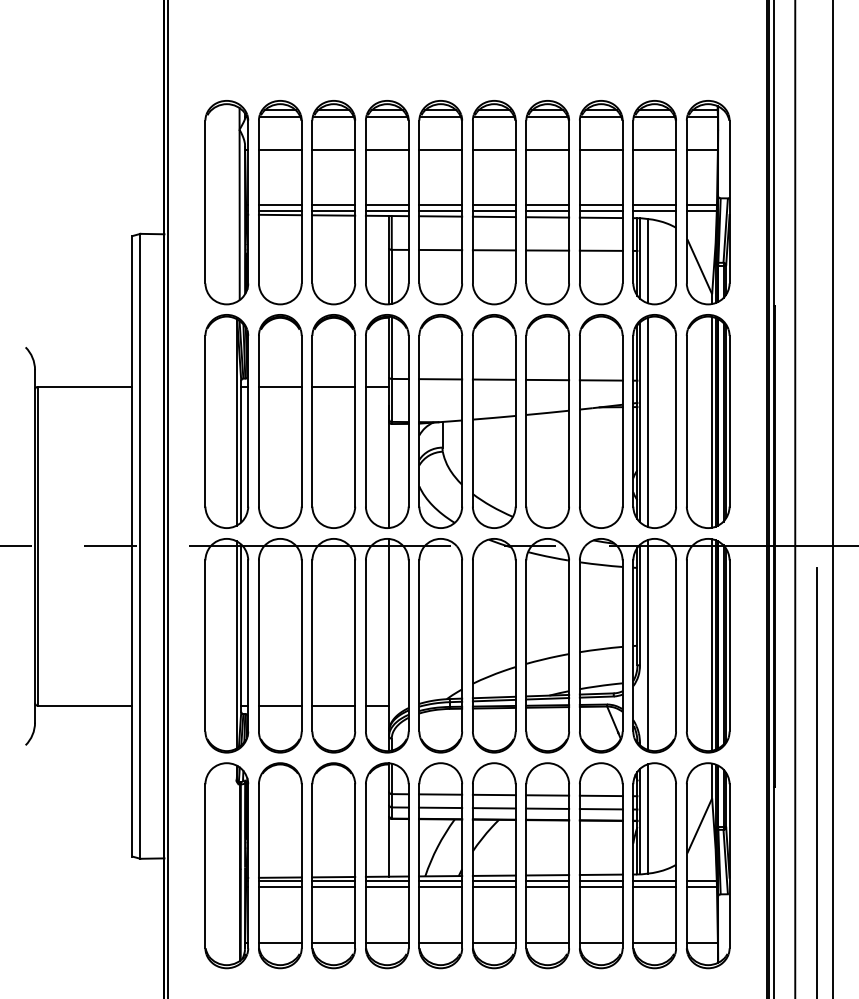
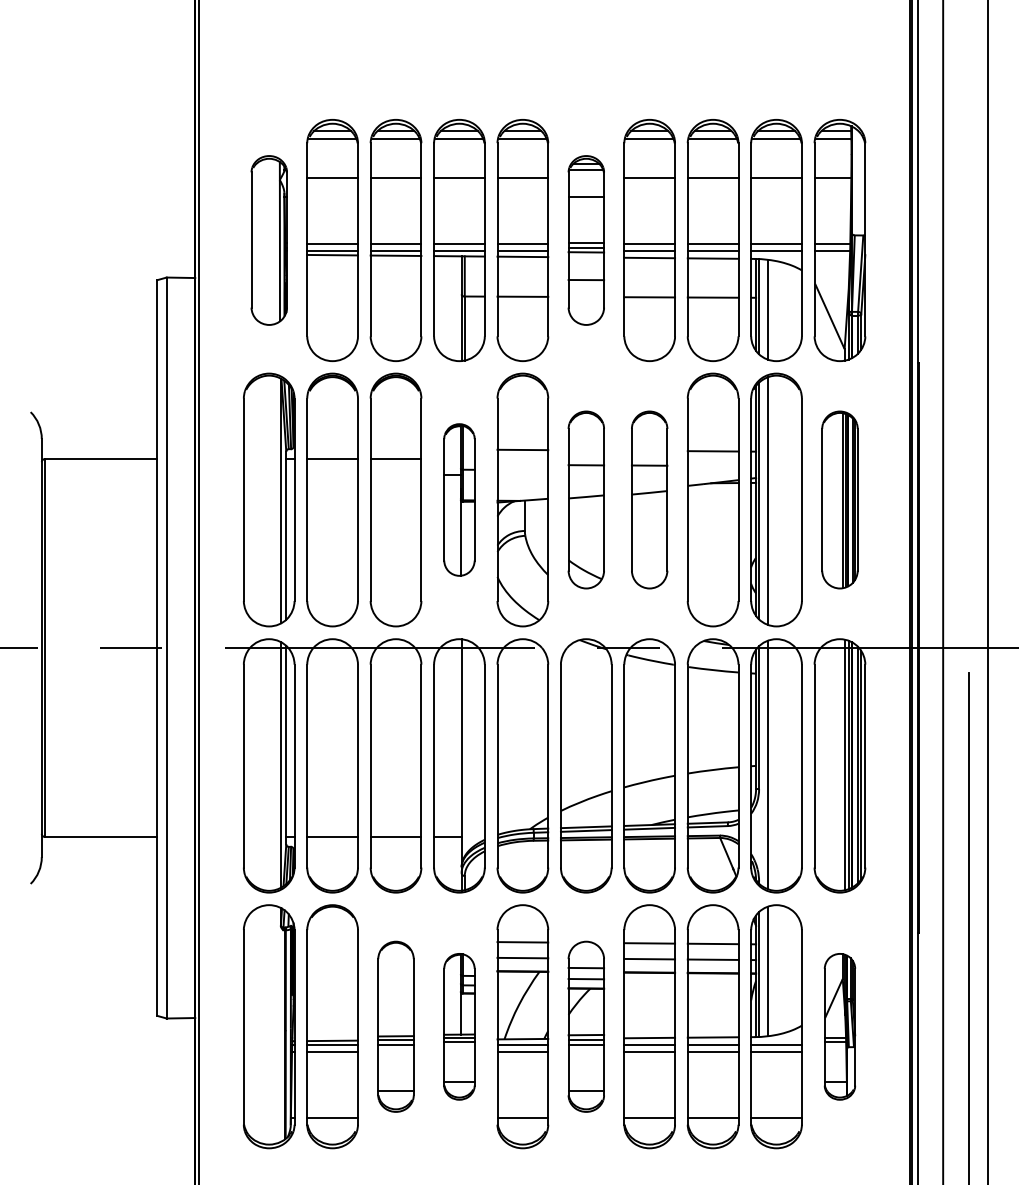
part: (227, 202) -> (269, 240), size x0.7
part: (494, 202) -> (586, 240), size x0.7
part: (387, 421) -> (459, 499), size x0.6
part: (494, 421) -> (586, 499), size x0.7
part: (547, 421) -> (649, 499), size x0.7
part: (707, 421) -> (839, 499), size x0.7
part: (333, 865) -> (395, 1026), size x0.7
part: (387, 865) -> (459, 1026), size x0.6
part: (494, 865) -> (586, 1026), size x0.7
part: (707, 865) -> (839, 1026), size x0.6

